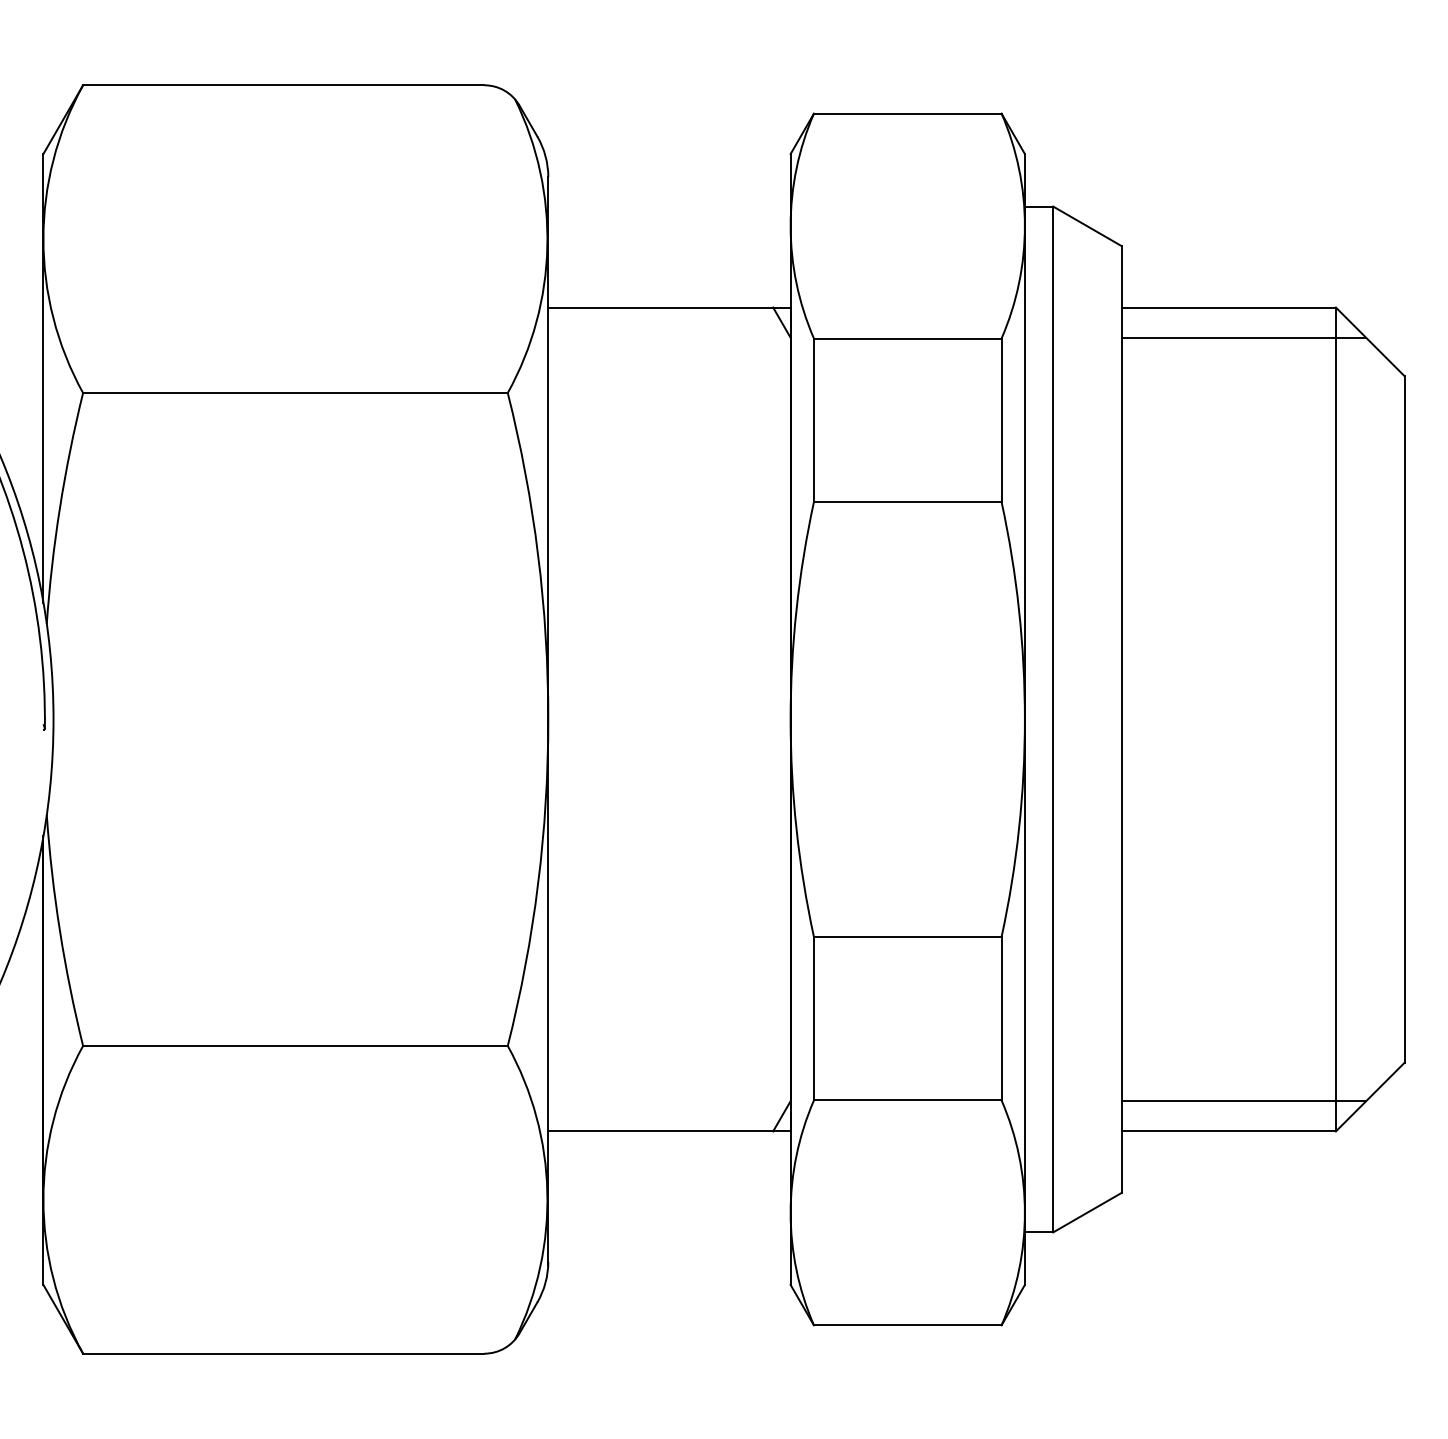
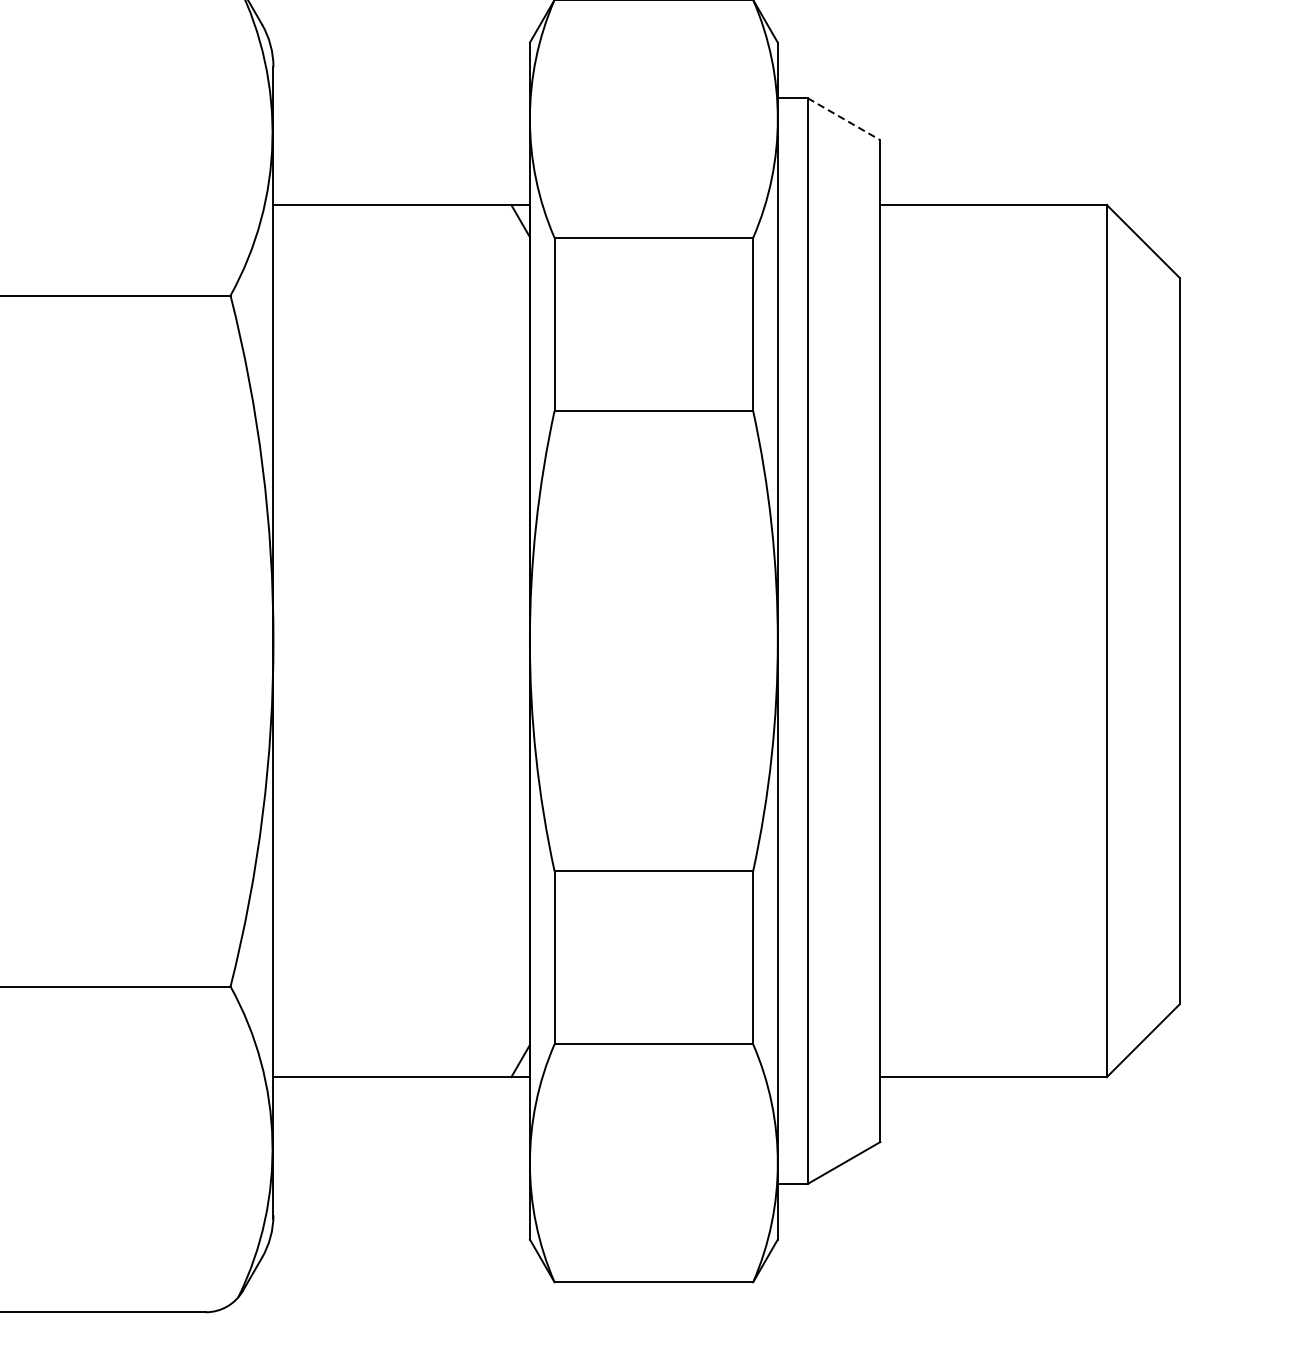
line: (1087, 226) -> (844, 119), solid -> dashed
line: (1243, 337) -> (1009, 236), removed
line: (1243, 1101) -> (1009, 1045), removed

